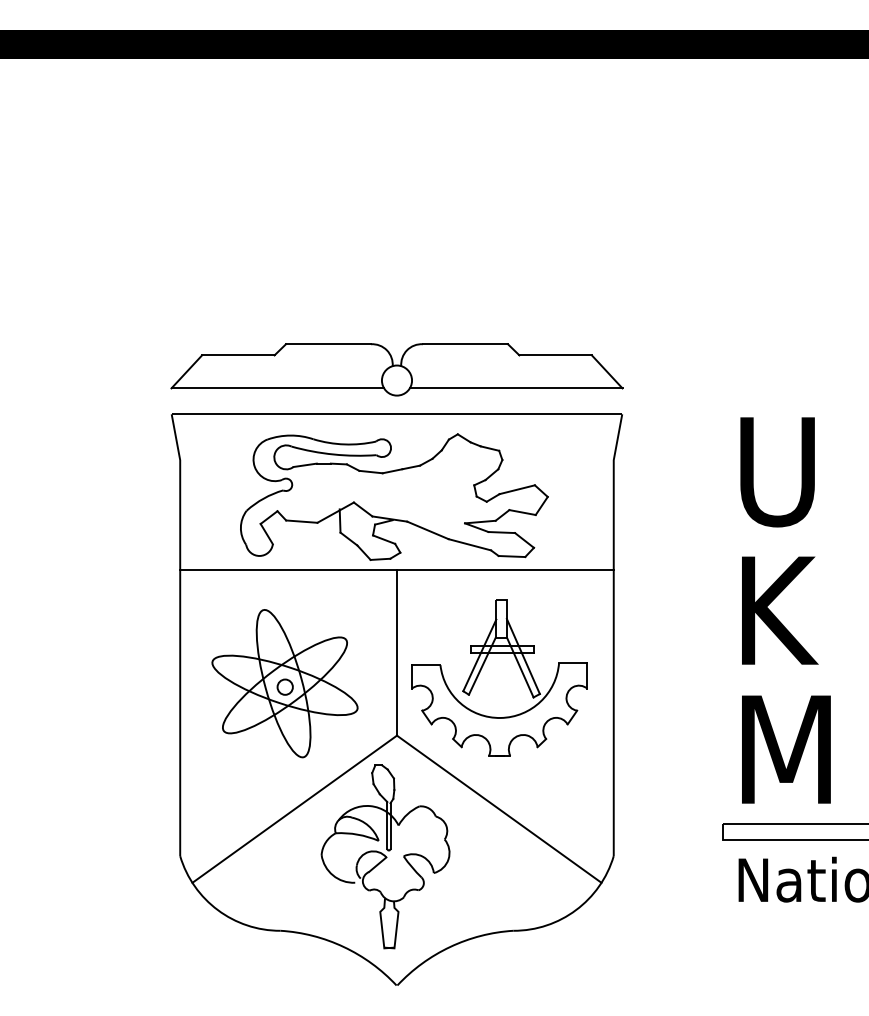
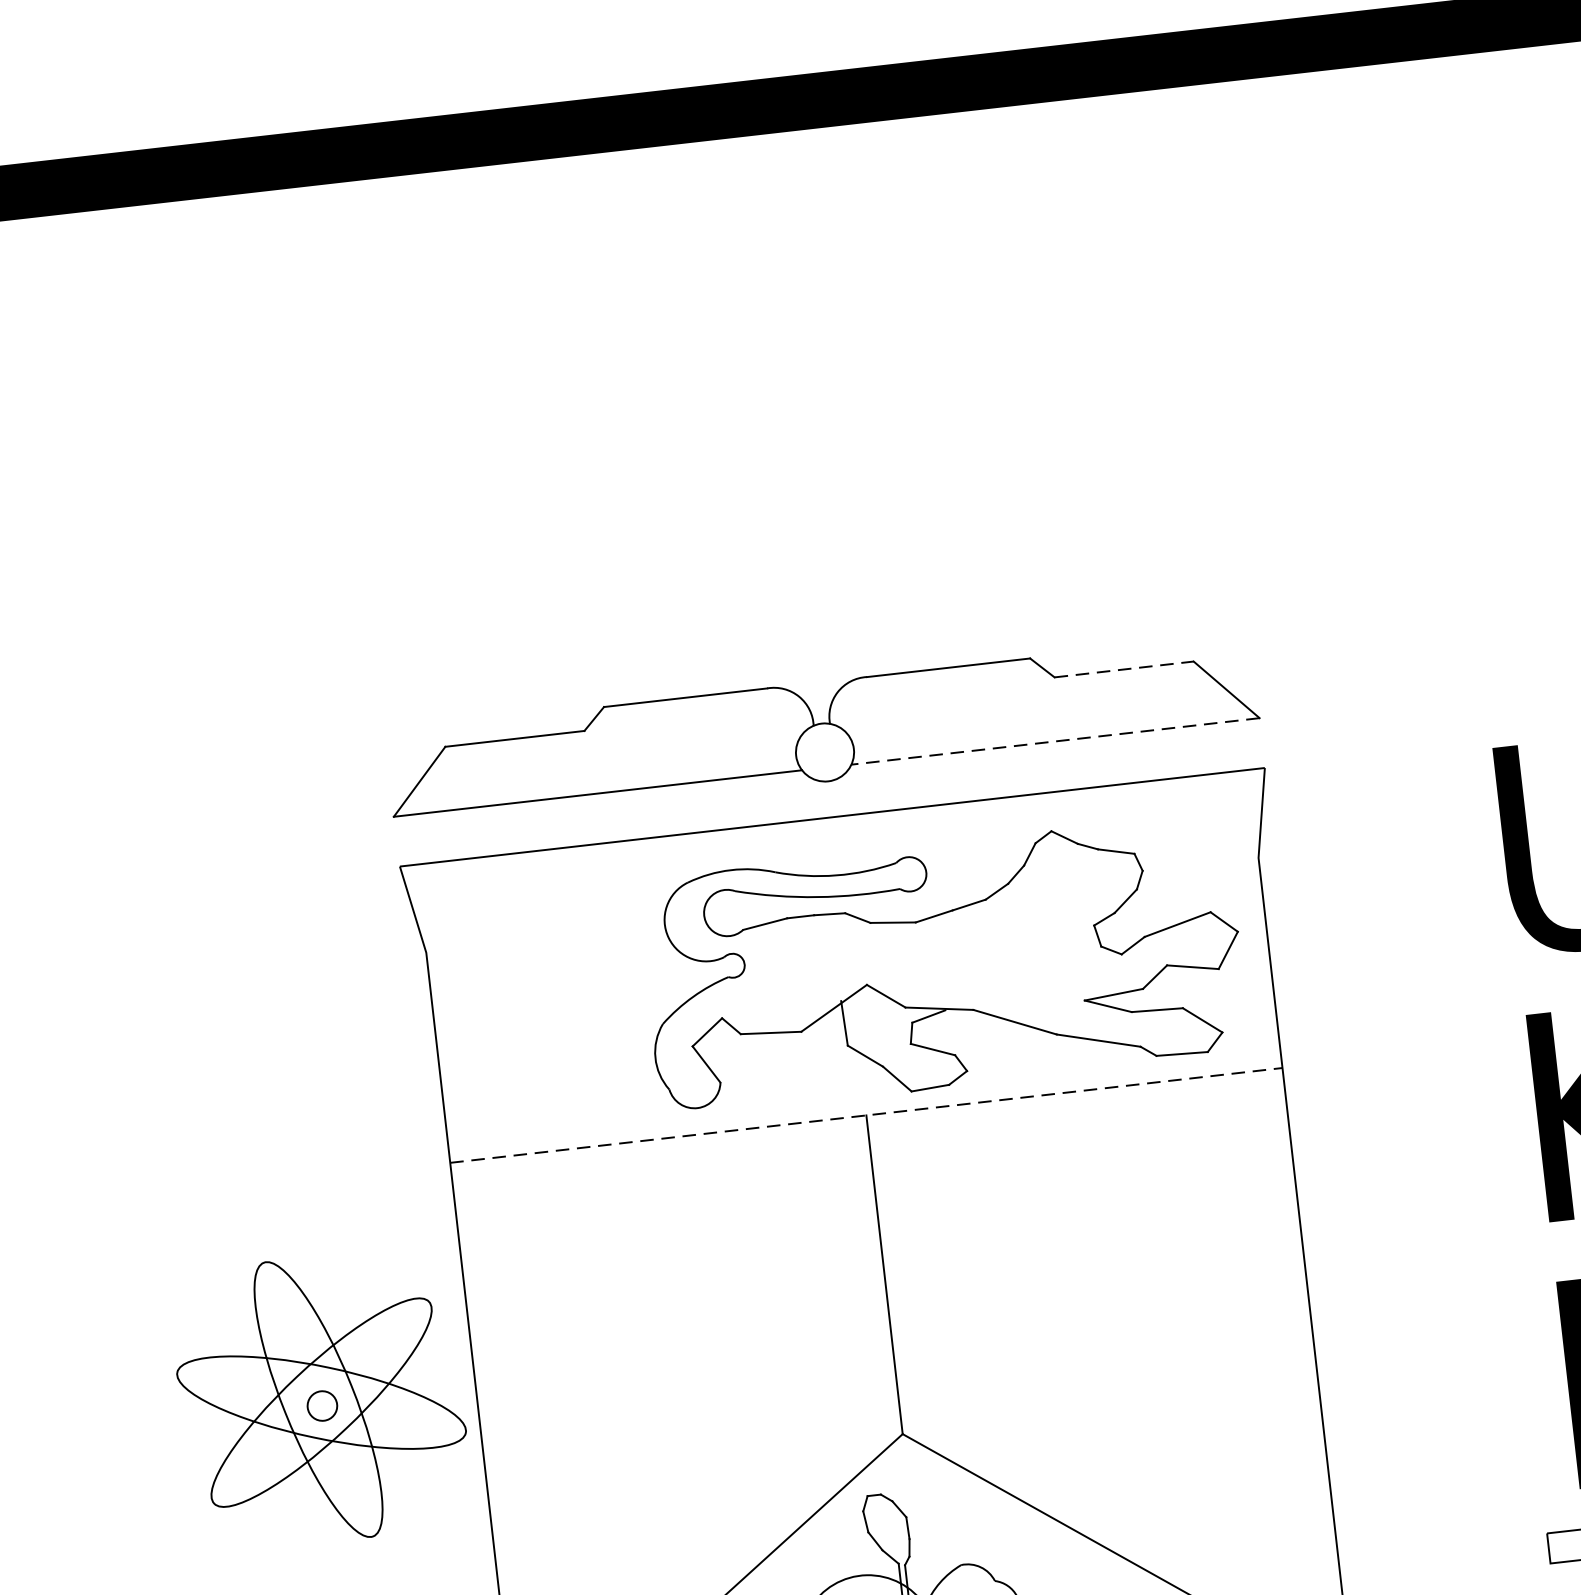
line: (556, 355) -> (1125, 669), solid -> dashed
line: (515, 388) -> (1054, 741), solid -> dashed
part: (394, 496) -> (943, 964), moved
line: (396, 569) -> (865, 1115), solid -> dashed
part: (482, 668) -> (1052, 1286), removed
part: (284, 683) -> (320, 1399), moved

